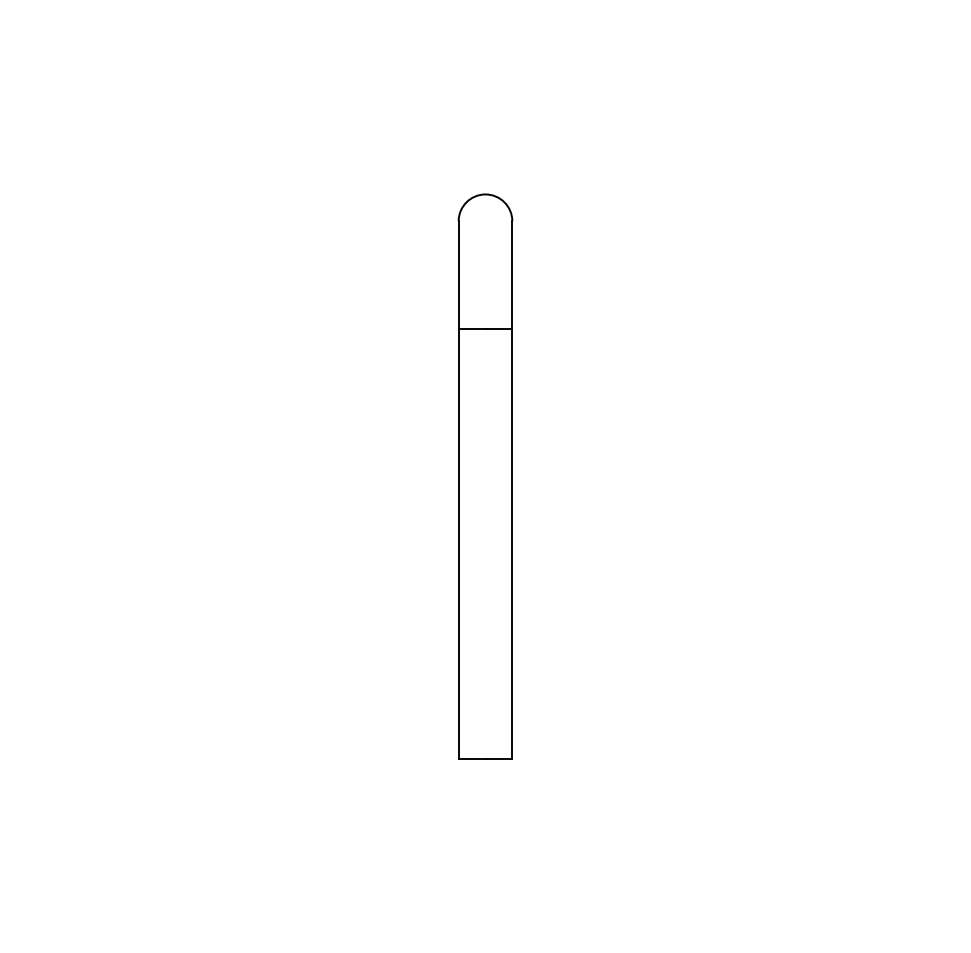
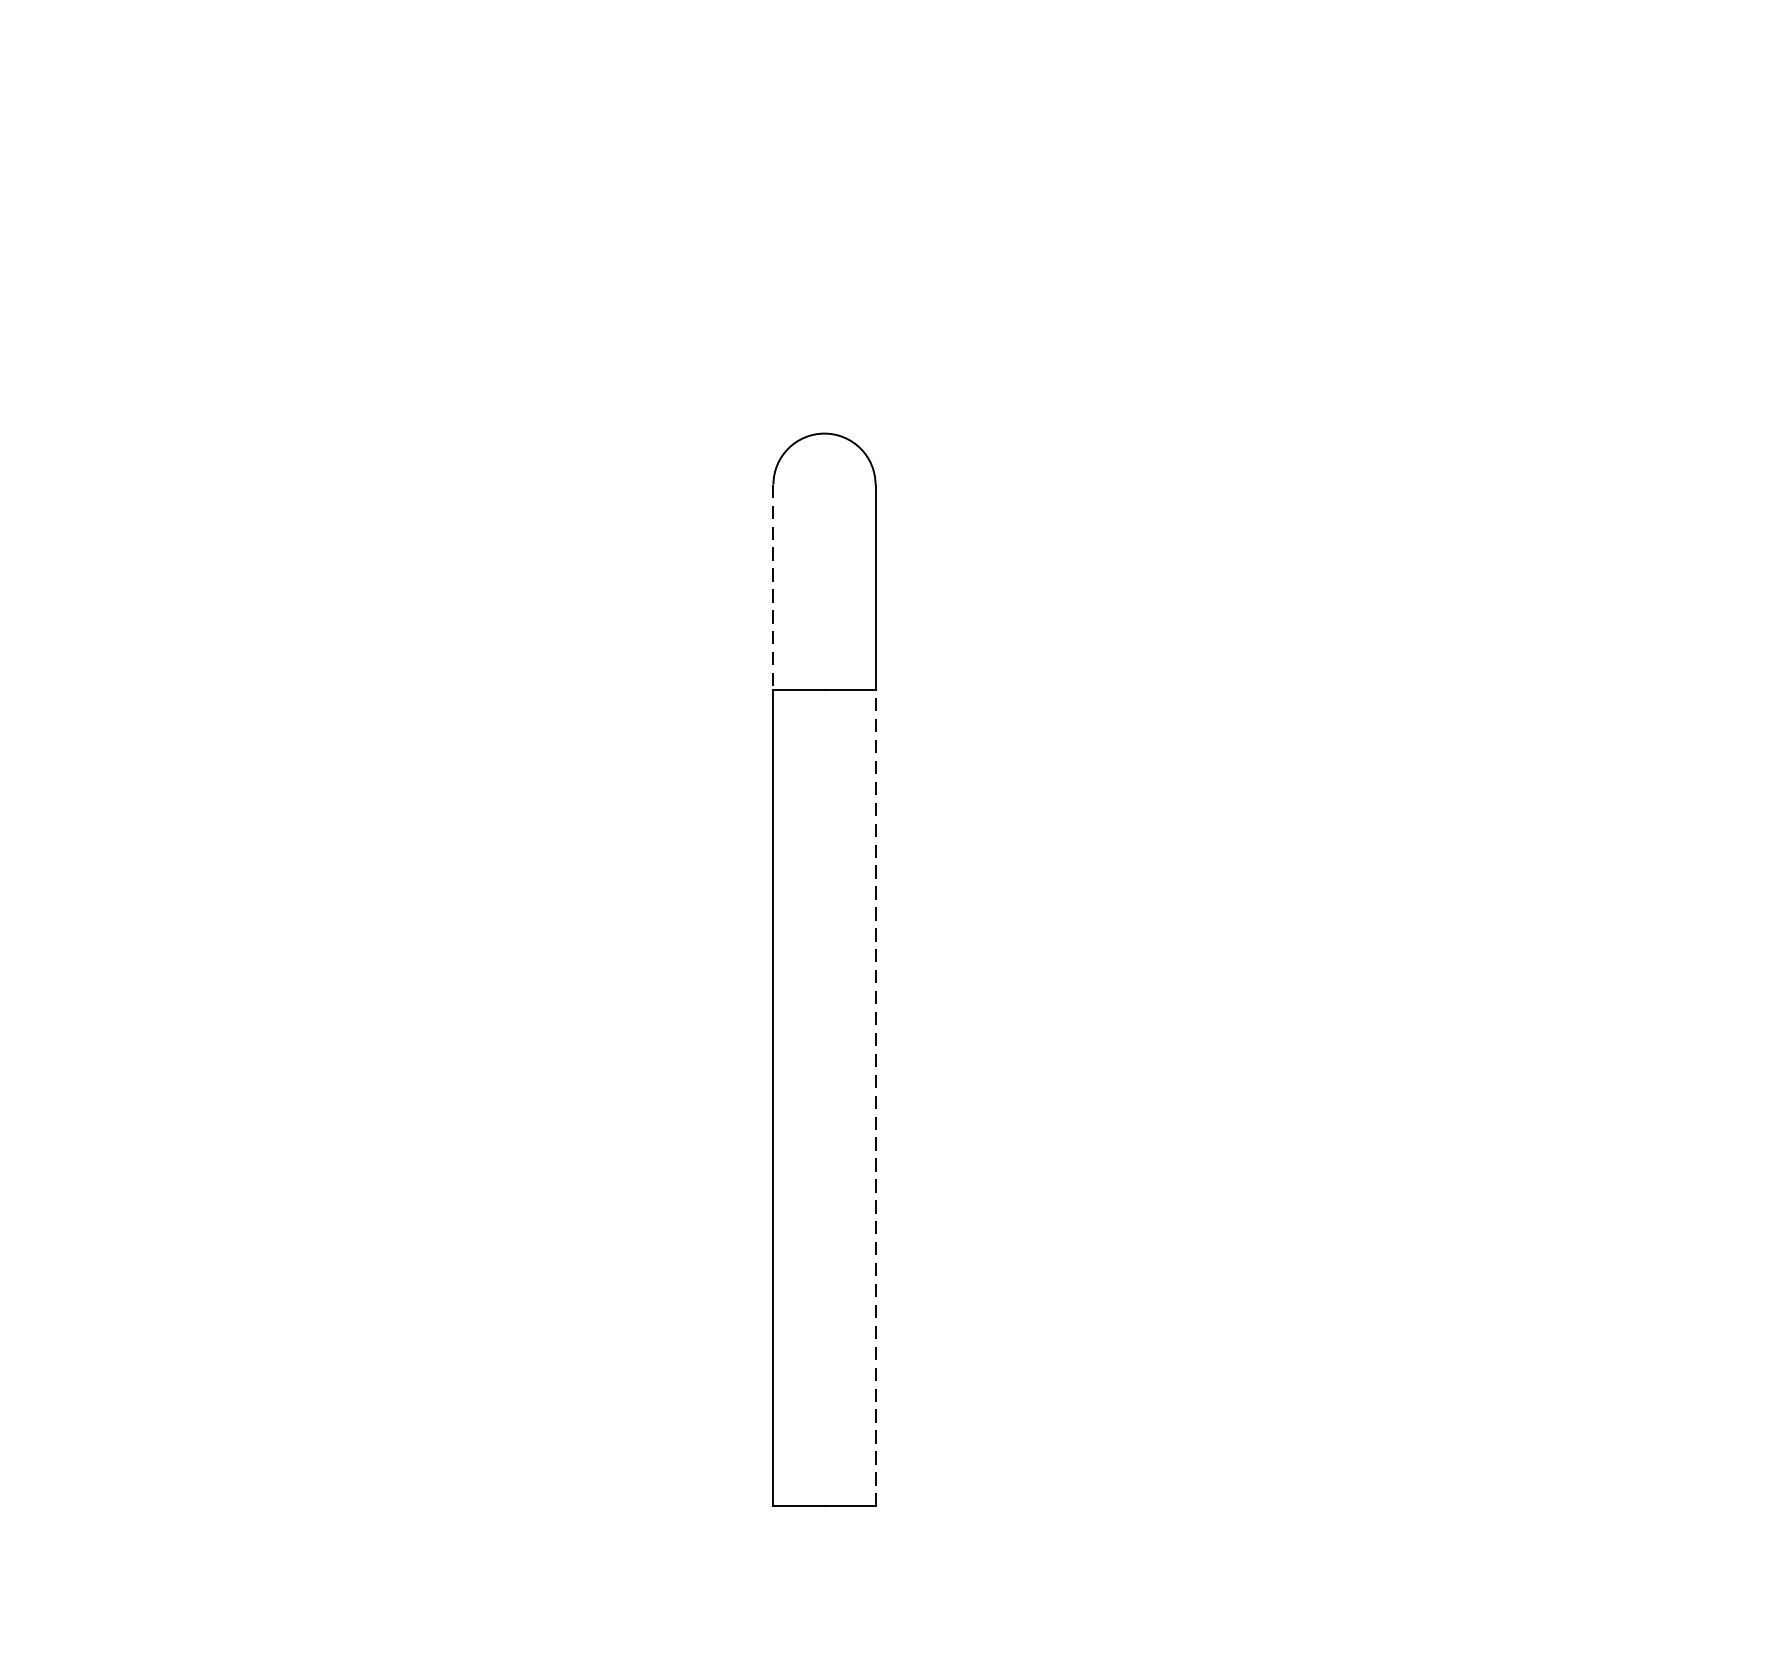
line: (458, 275) -> (773, 587), solid -> dashed
line: (512, 543) -> (875, 1097), solid -> dashed

